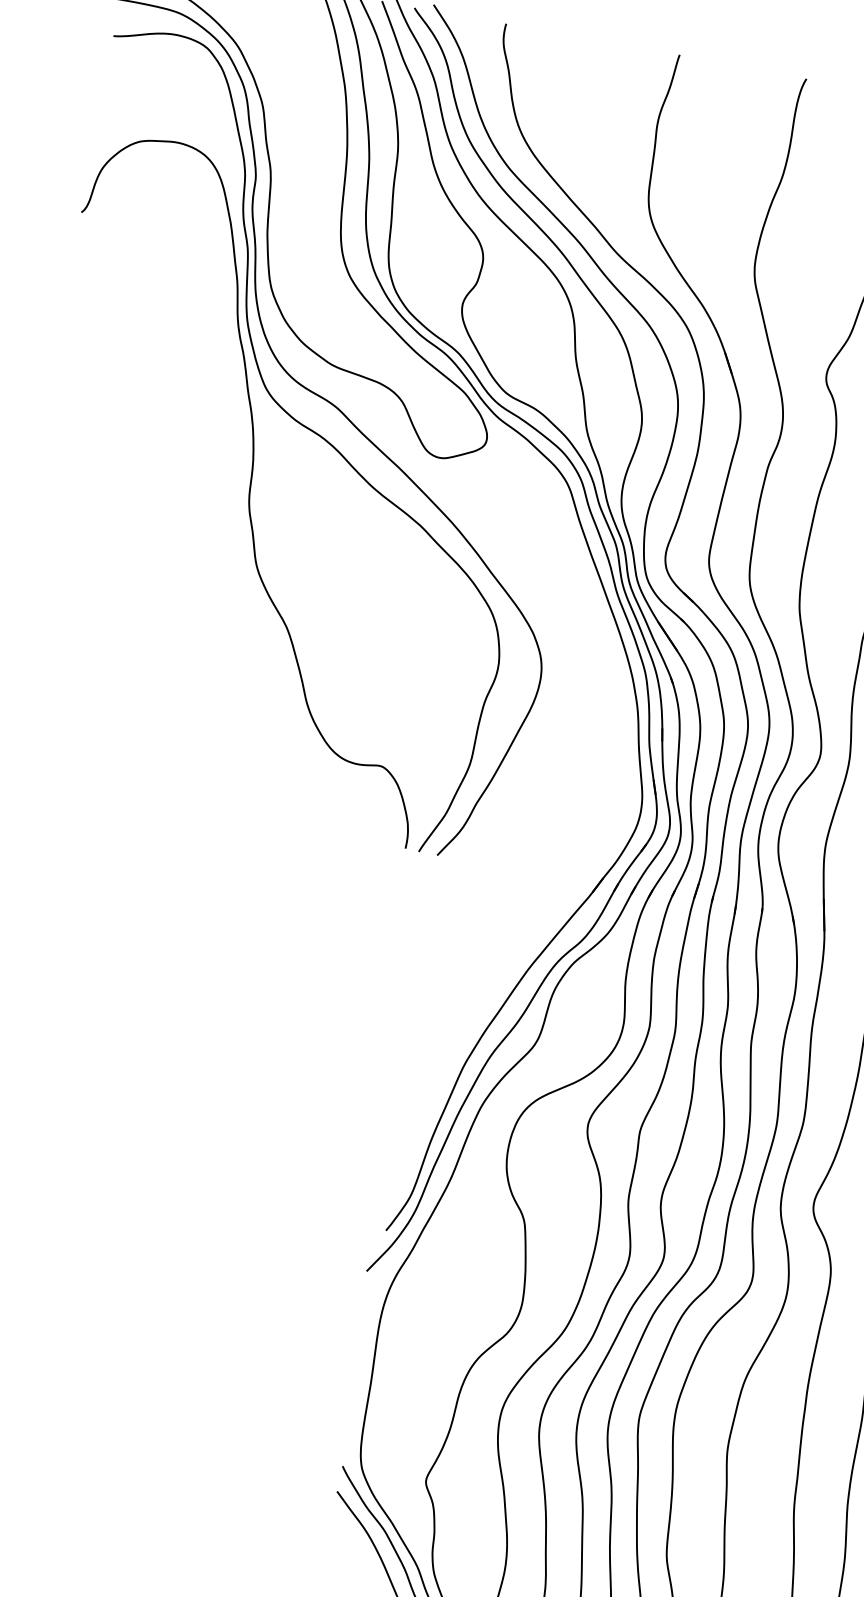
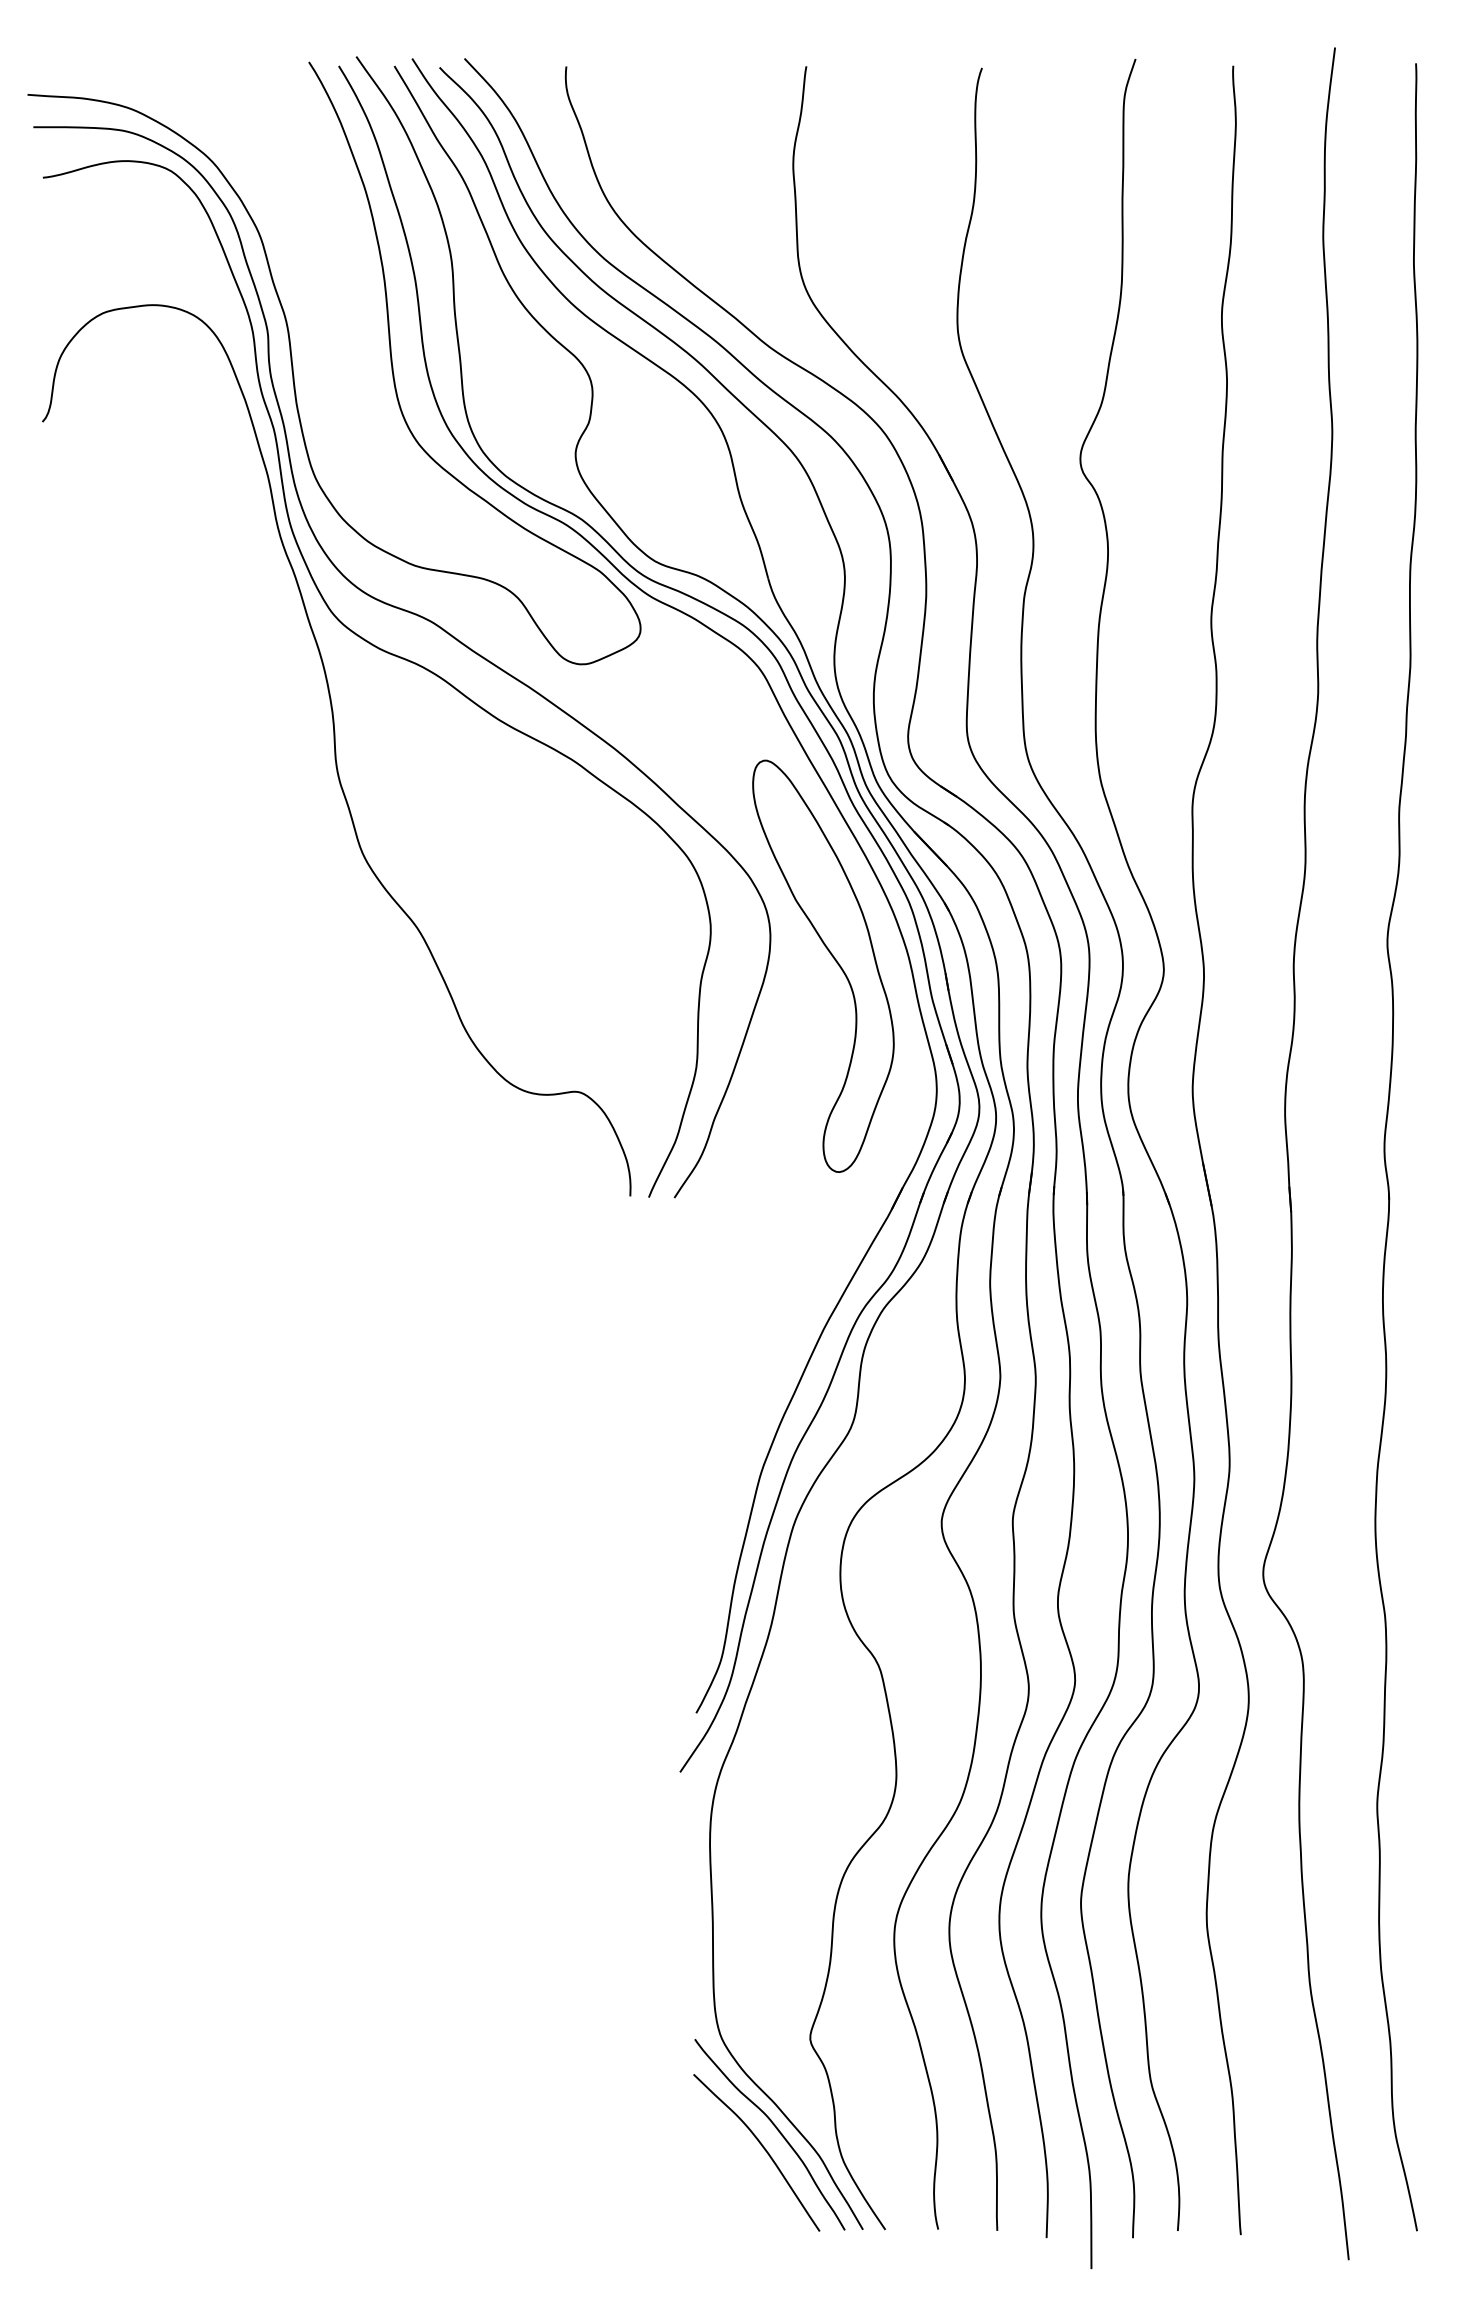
part: (582, 702) -> (832, 957), added

